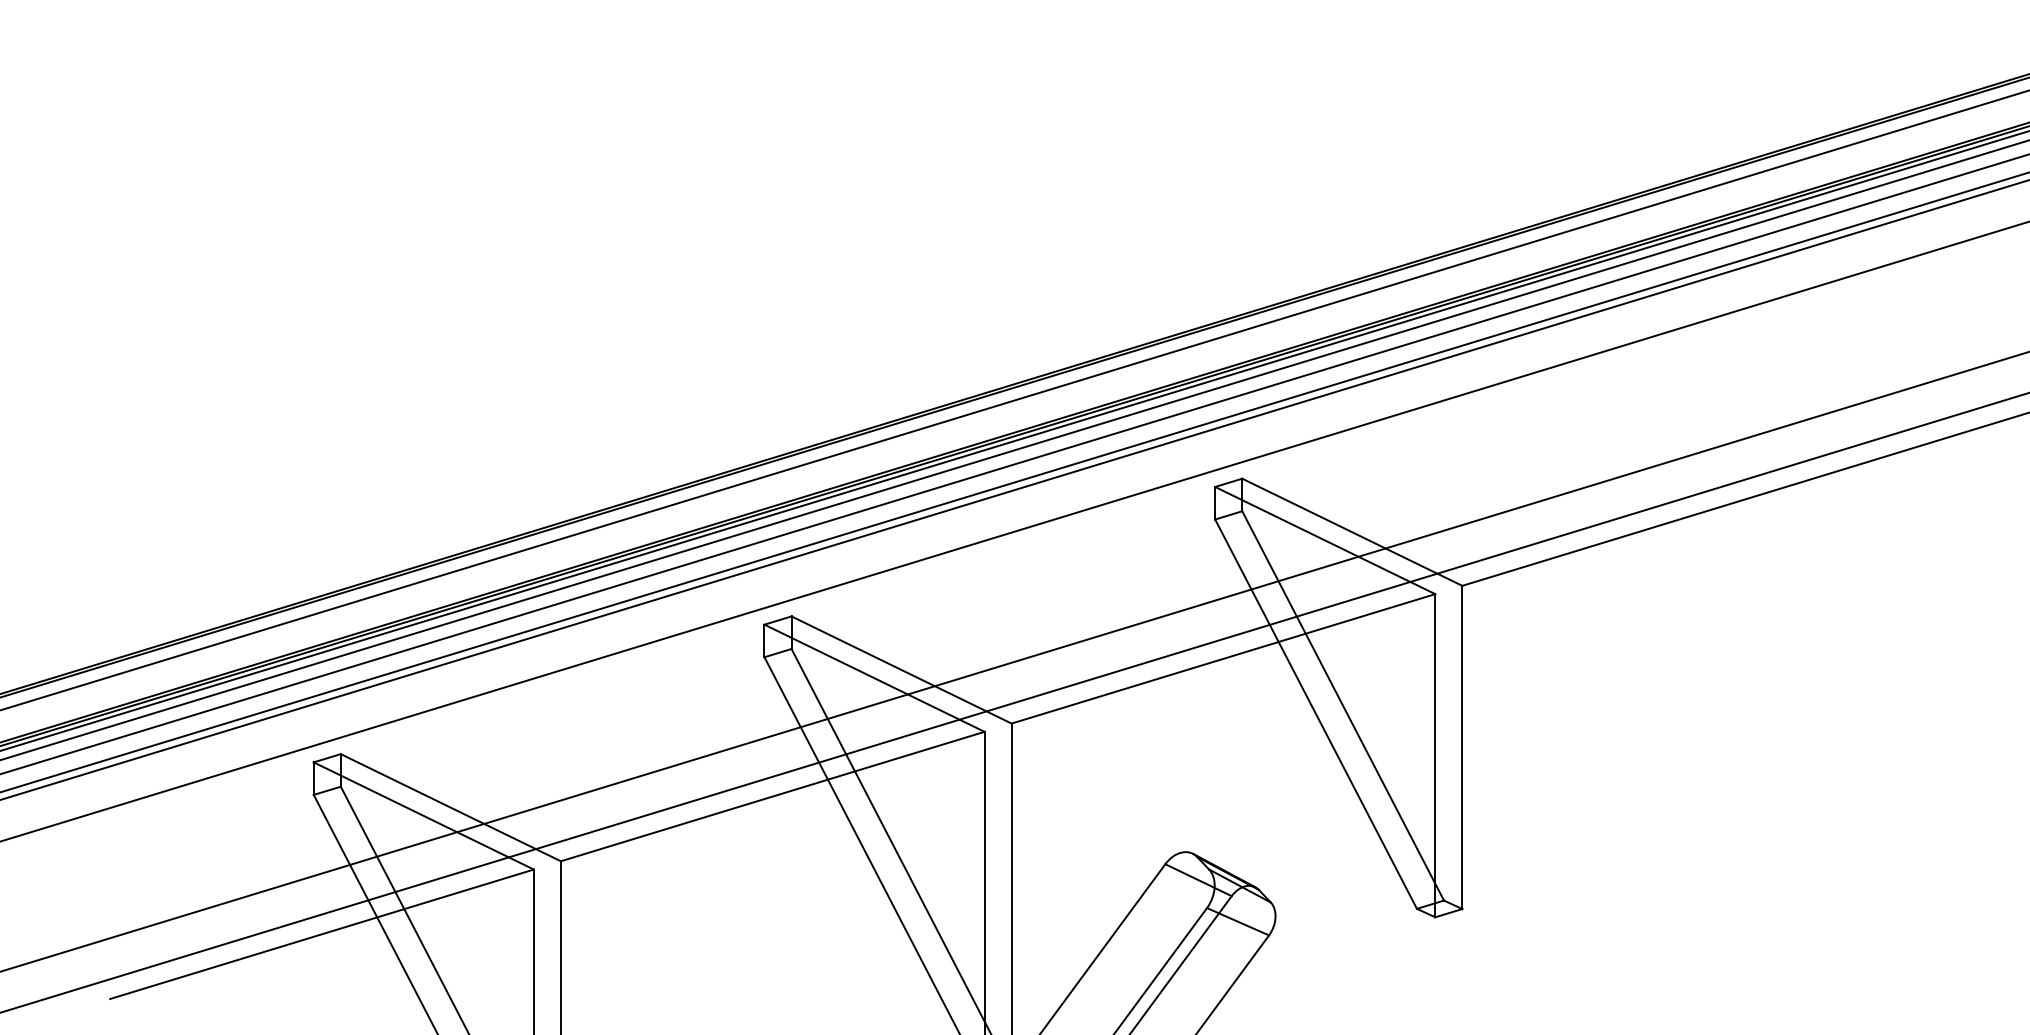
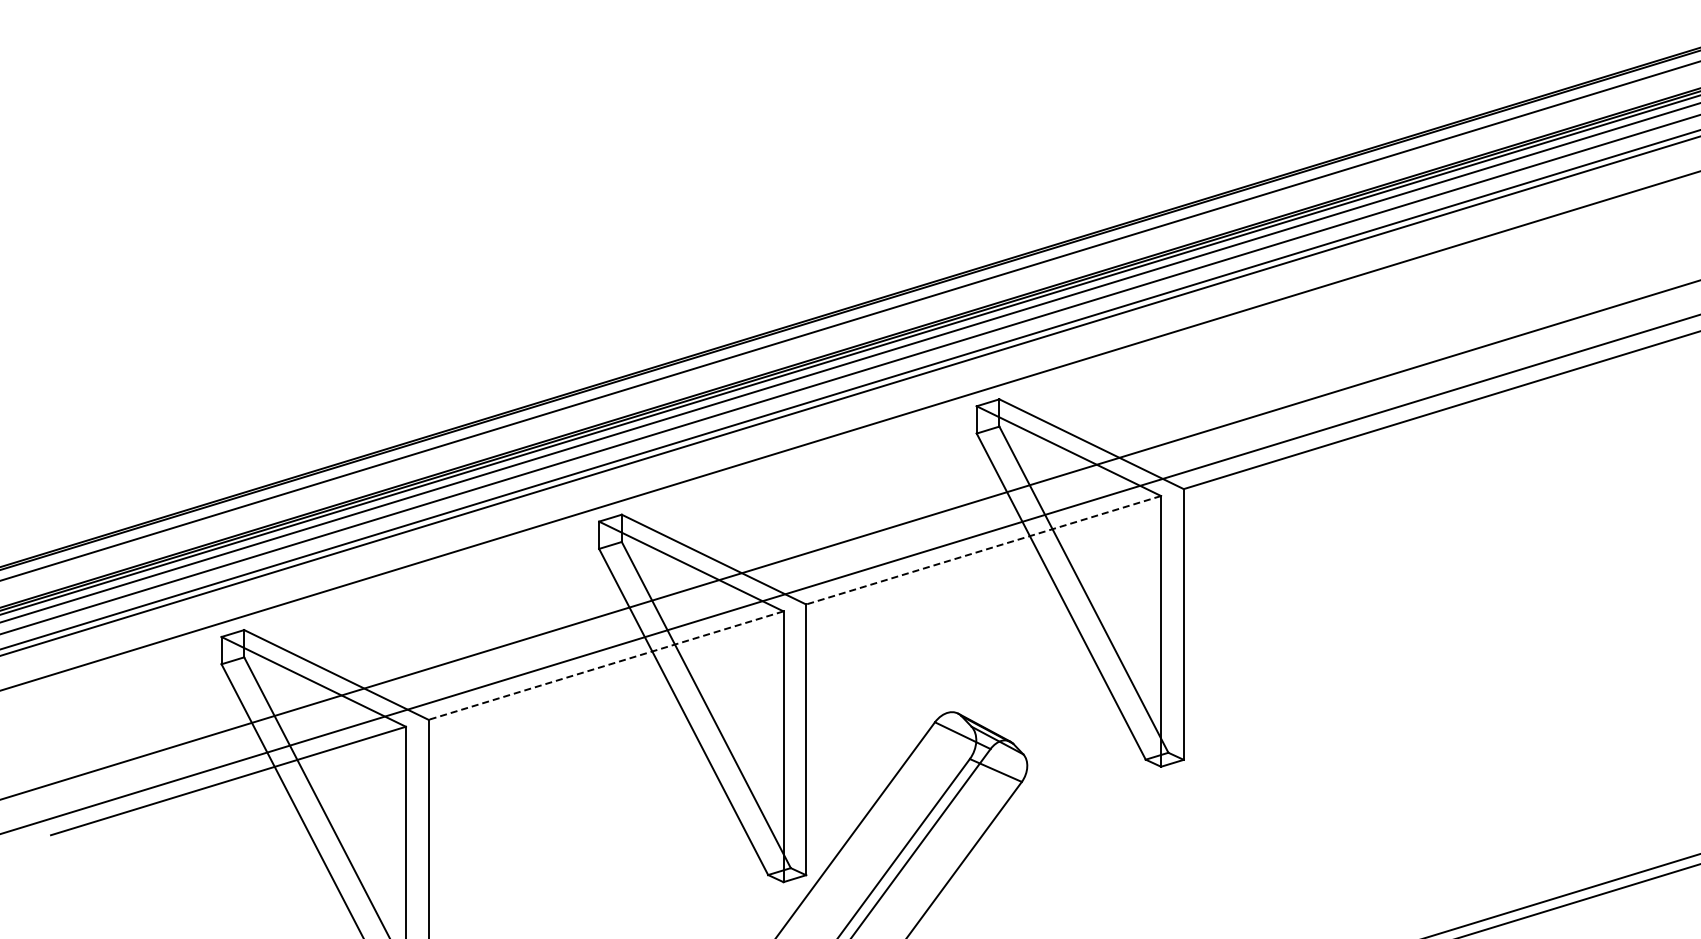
line: (1223, 659) -> (983, 550), solid -> dashed
line: (773, 796) -> (606, 665), solid -> dashed

